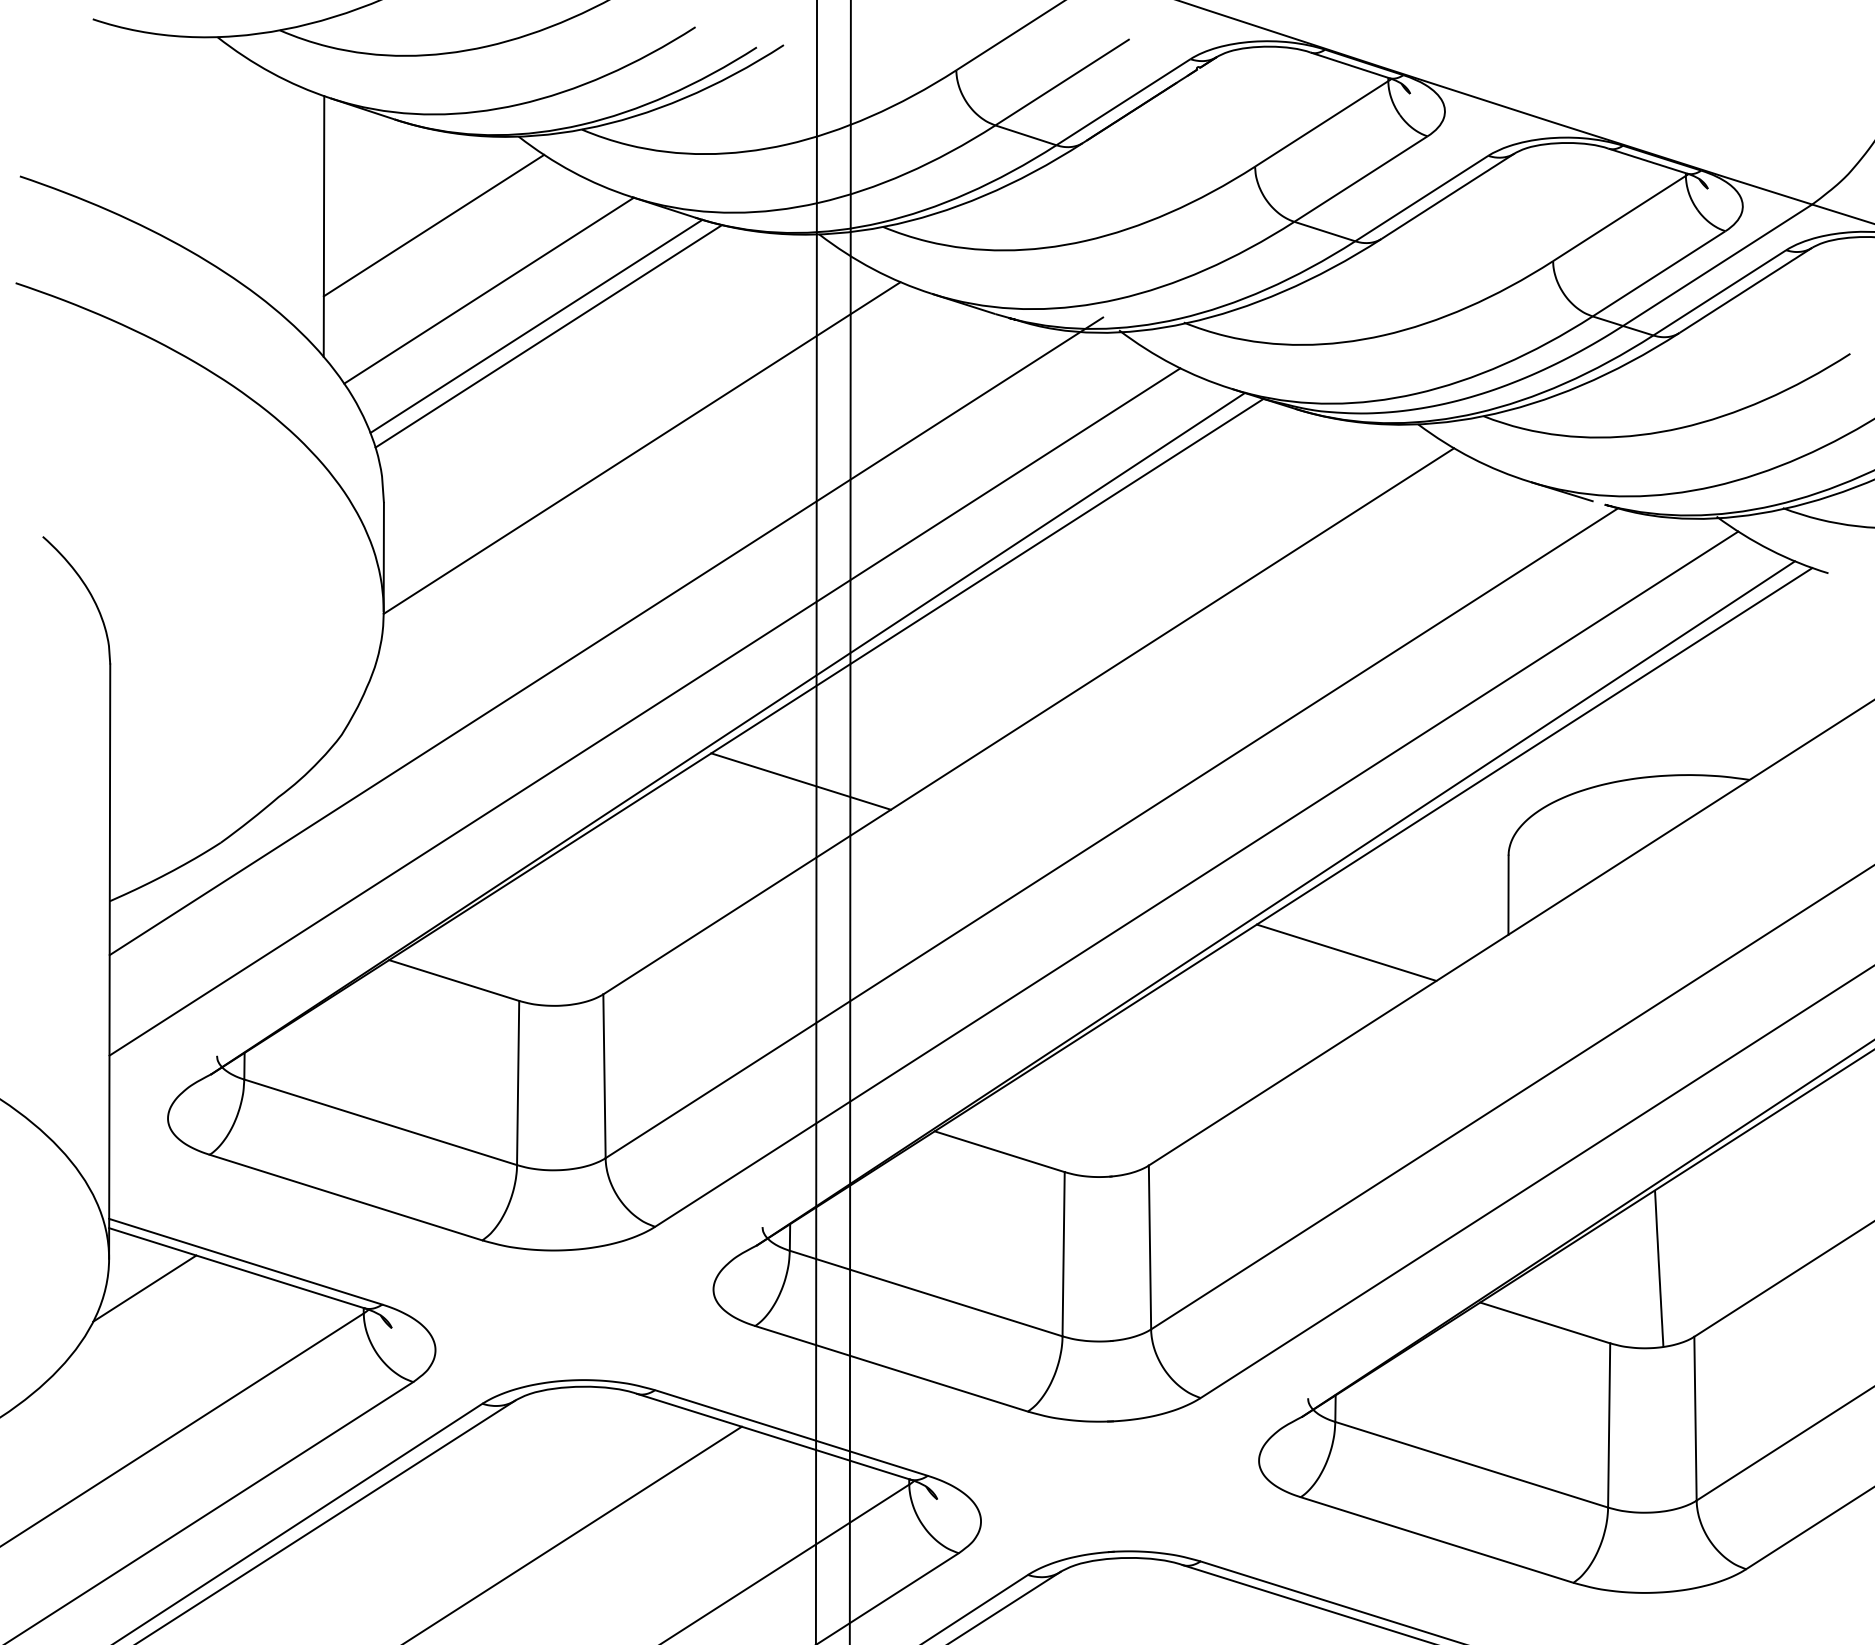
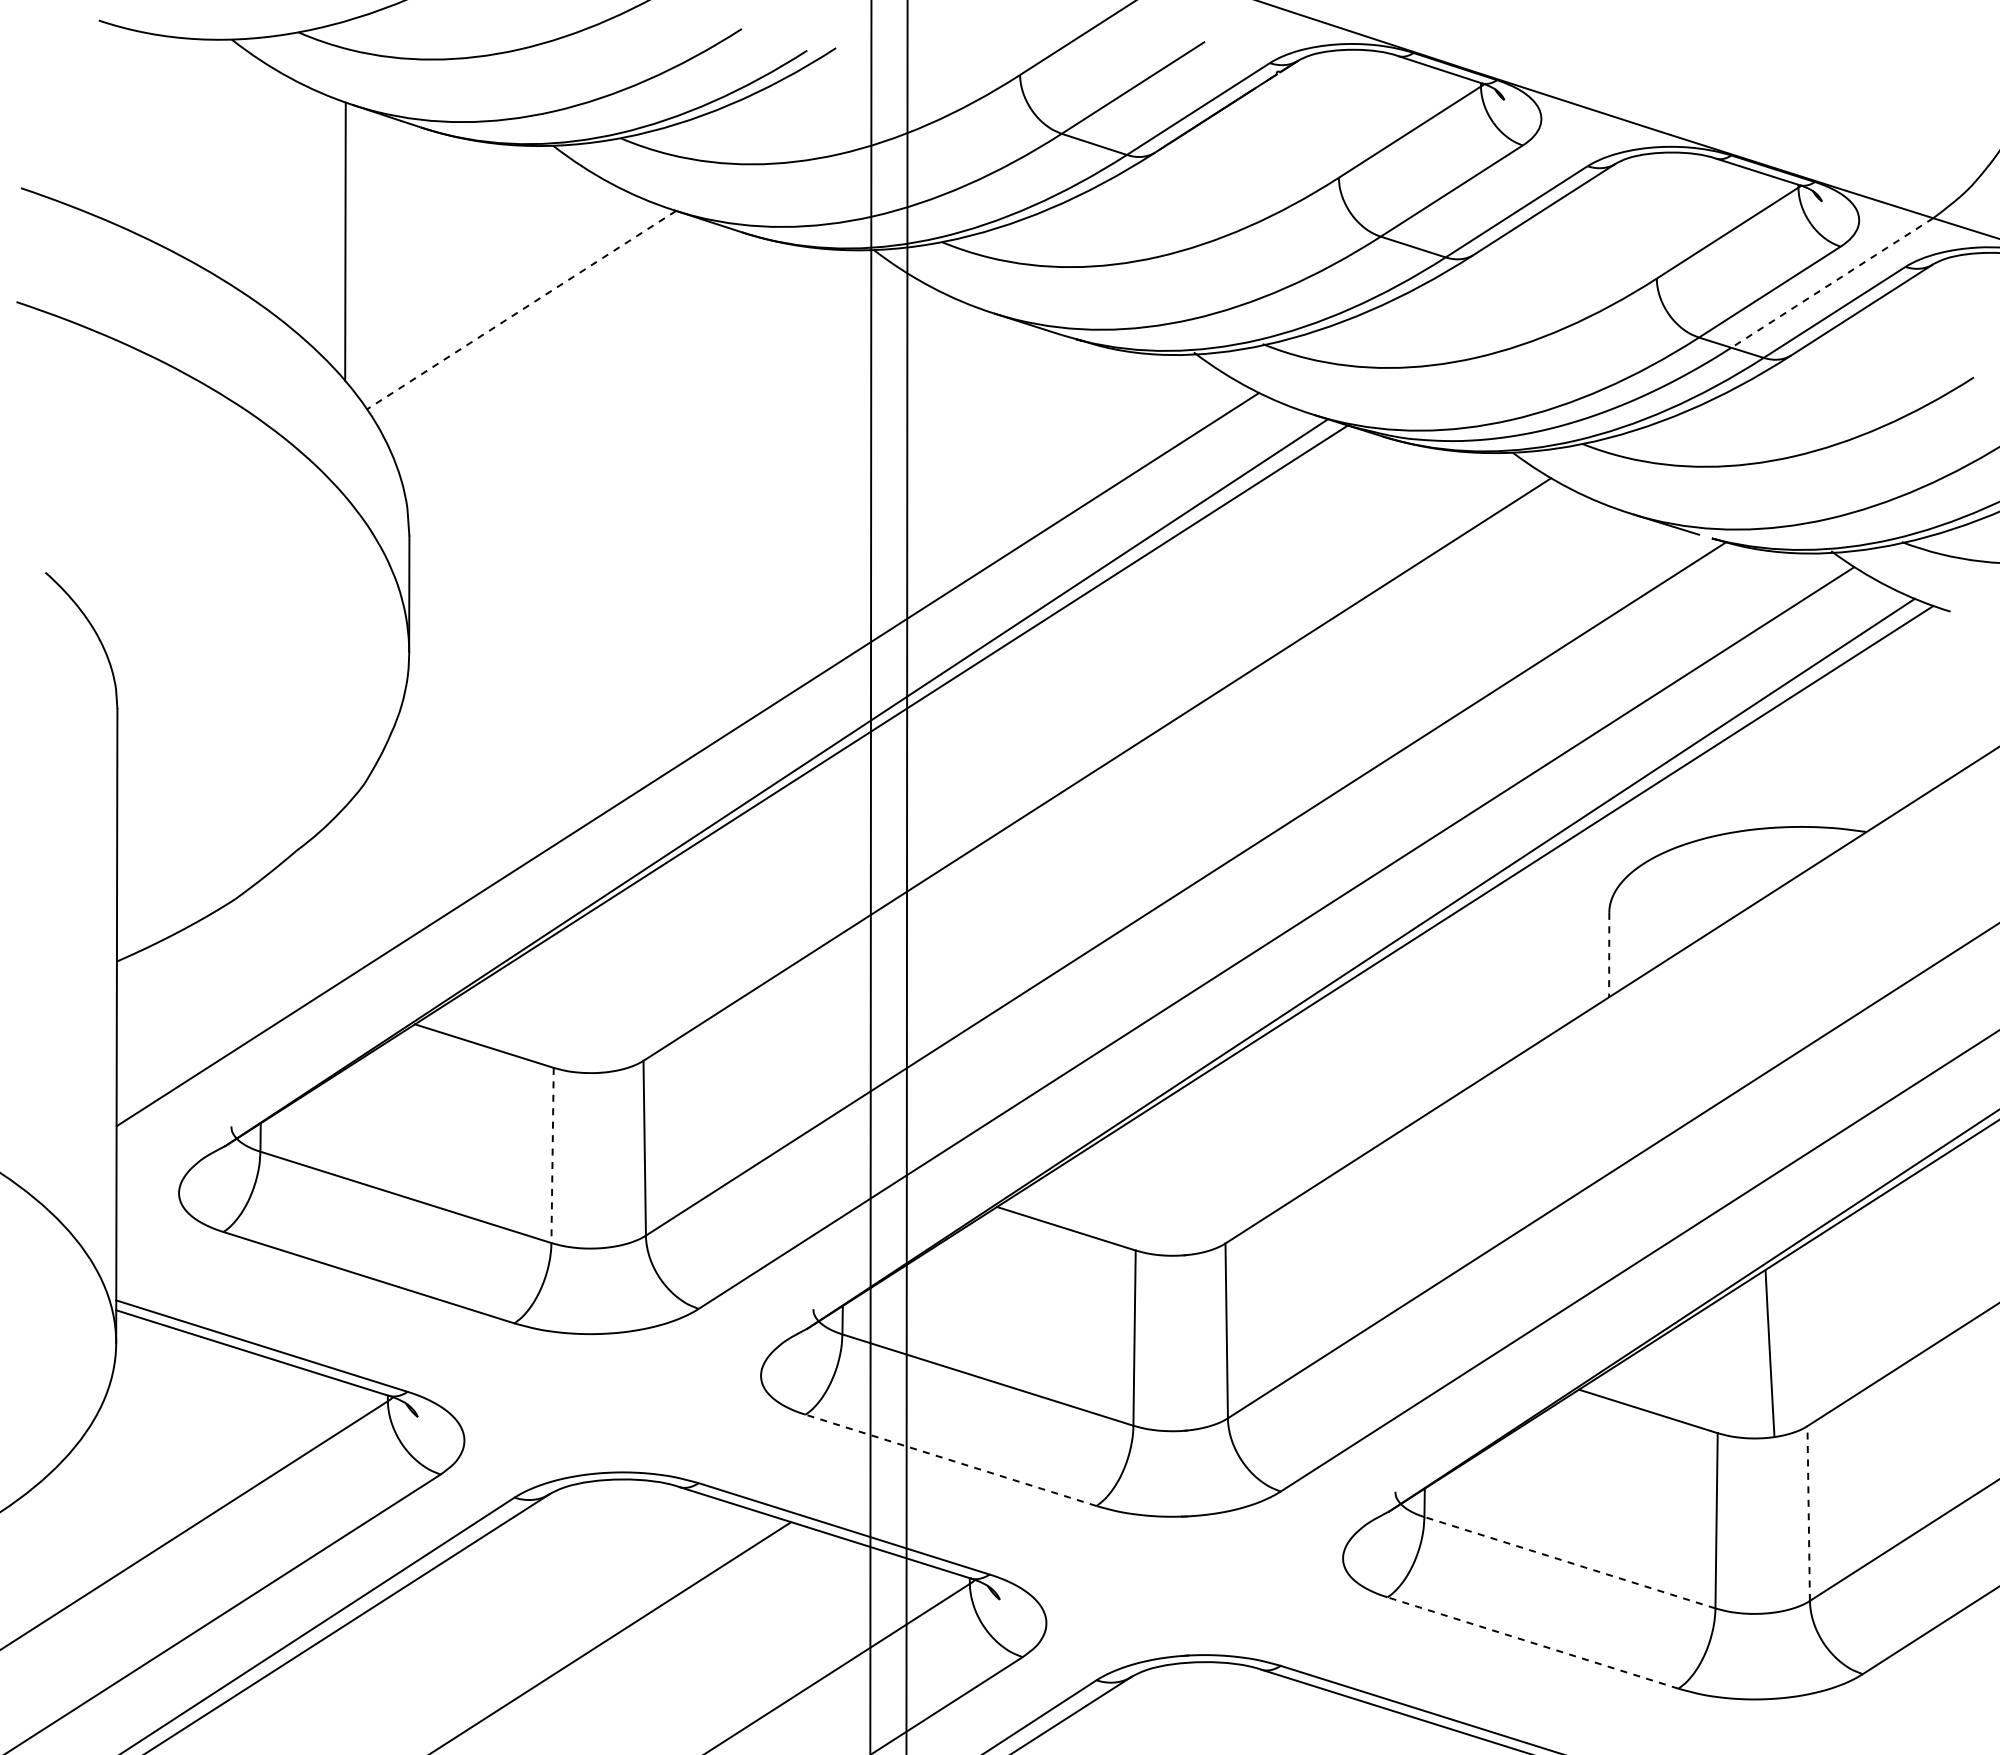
line: (433, 225) -> (462, 240), removed
line: (1717, 265) -> (1832, 283), solid -> dashed
line: (489, 291) -> (521, 310), solid -> dashed
line: (536, 325) -> (572, 347), removed
line: (548, 336) -> (585, 358), removed
line: (641, 447) -> (684, 477), removed
line: (606, 635) -> (646, 678), removed
line: (801, 781) -> (854, 833), removed
line: (1508, 895) -> (1609, 955), solid -> dashed
line: (1346, 952) -> (1436, 1016), removed
line: (518, 1083) -> (552, 1155), solid -> dashed
line: (145, 1288) -> (154, 1374), removed
line: (891, 1368) -> (950, 1460), solid -> dashed
line: (1695, 1418) -> (1808, 1513), solid -> dashed
line: (1471, 1464) -> (1569, 1562), solid -> dashed
line: (1436, 1540) -> (1532, 1643), solid -> dashed

